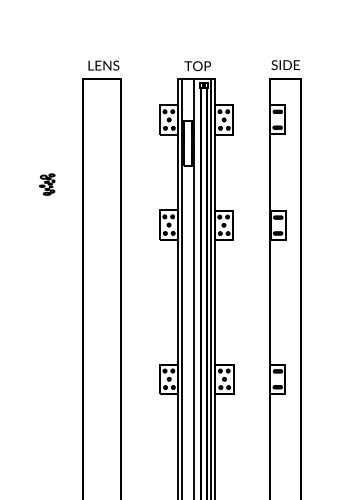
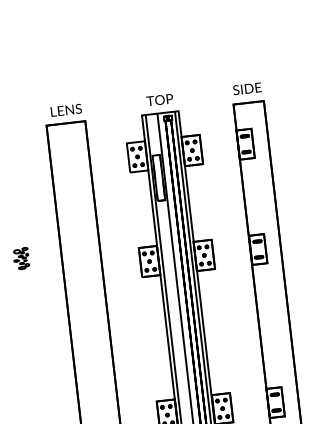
part: (47, 184) -> (21, 258), moved

